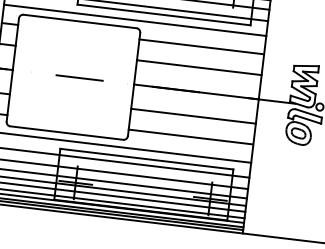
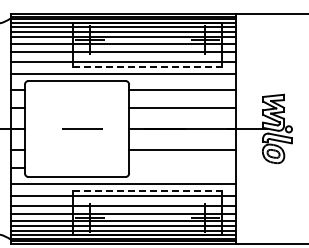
line: (165, 15) -> (148, 67), solid -> dashed
line: (190, 136) -> (182, 167), removed
line: (148, 158) -> (148, 190), solid -> dashed

